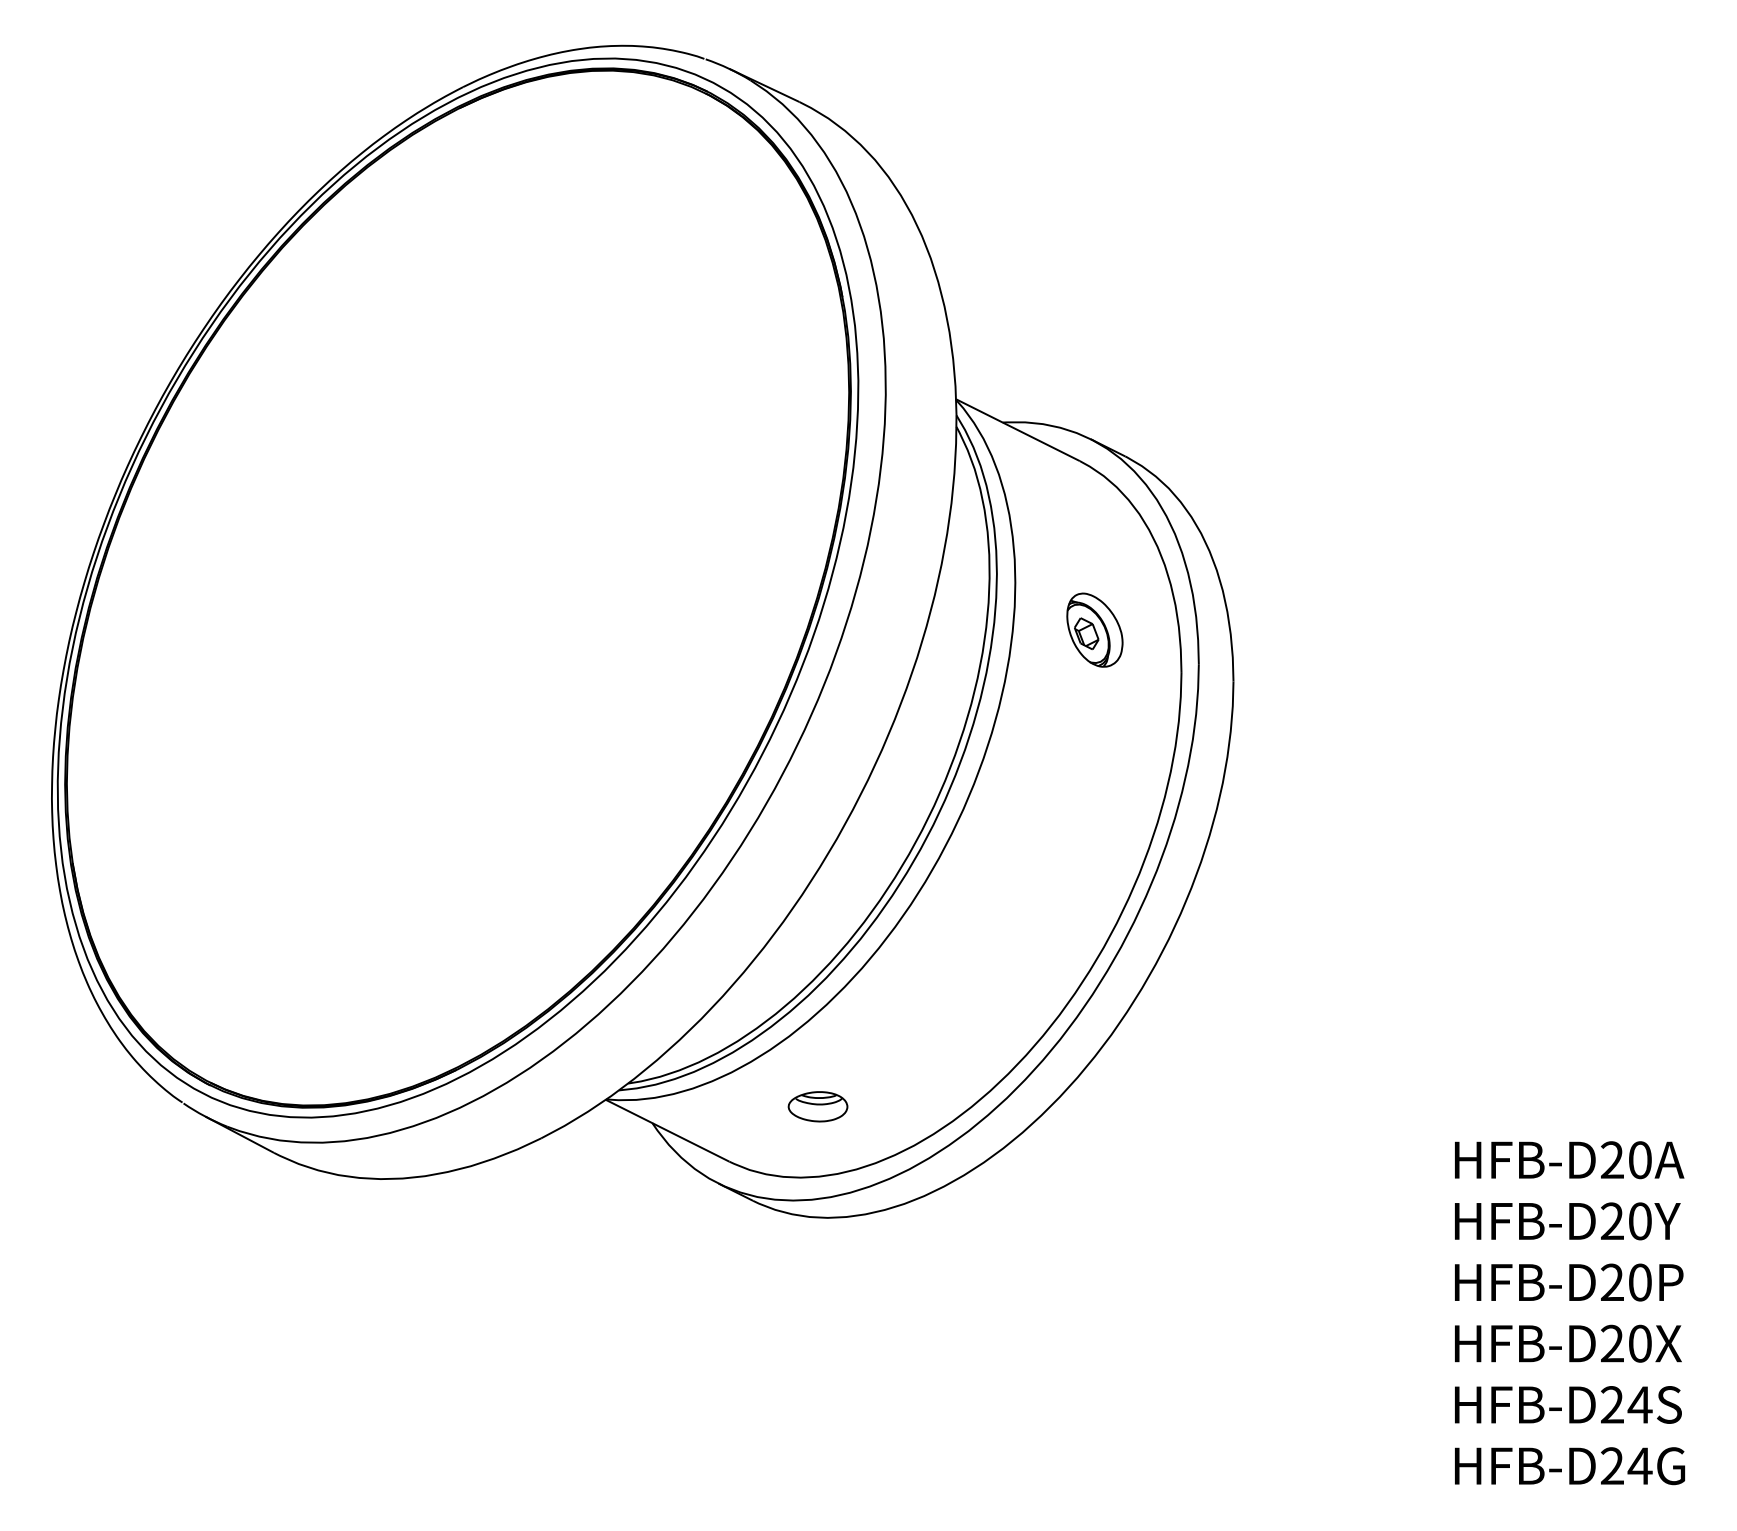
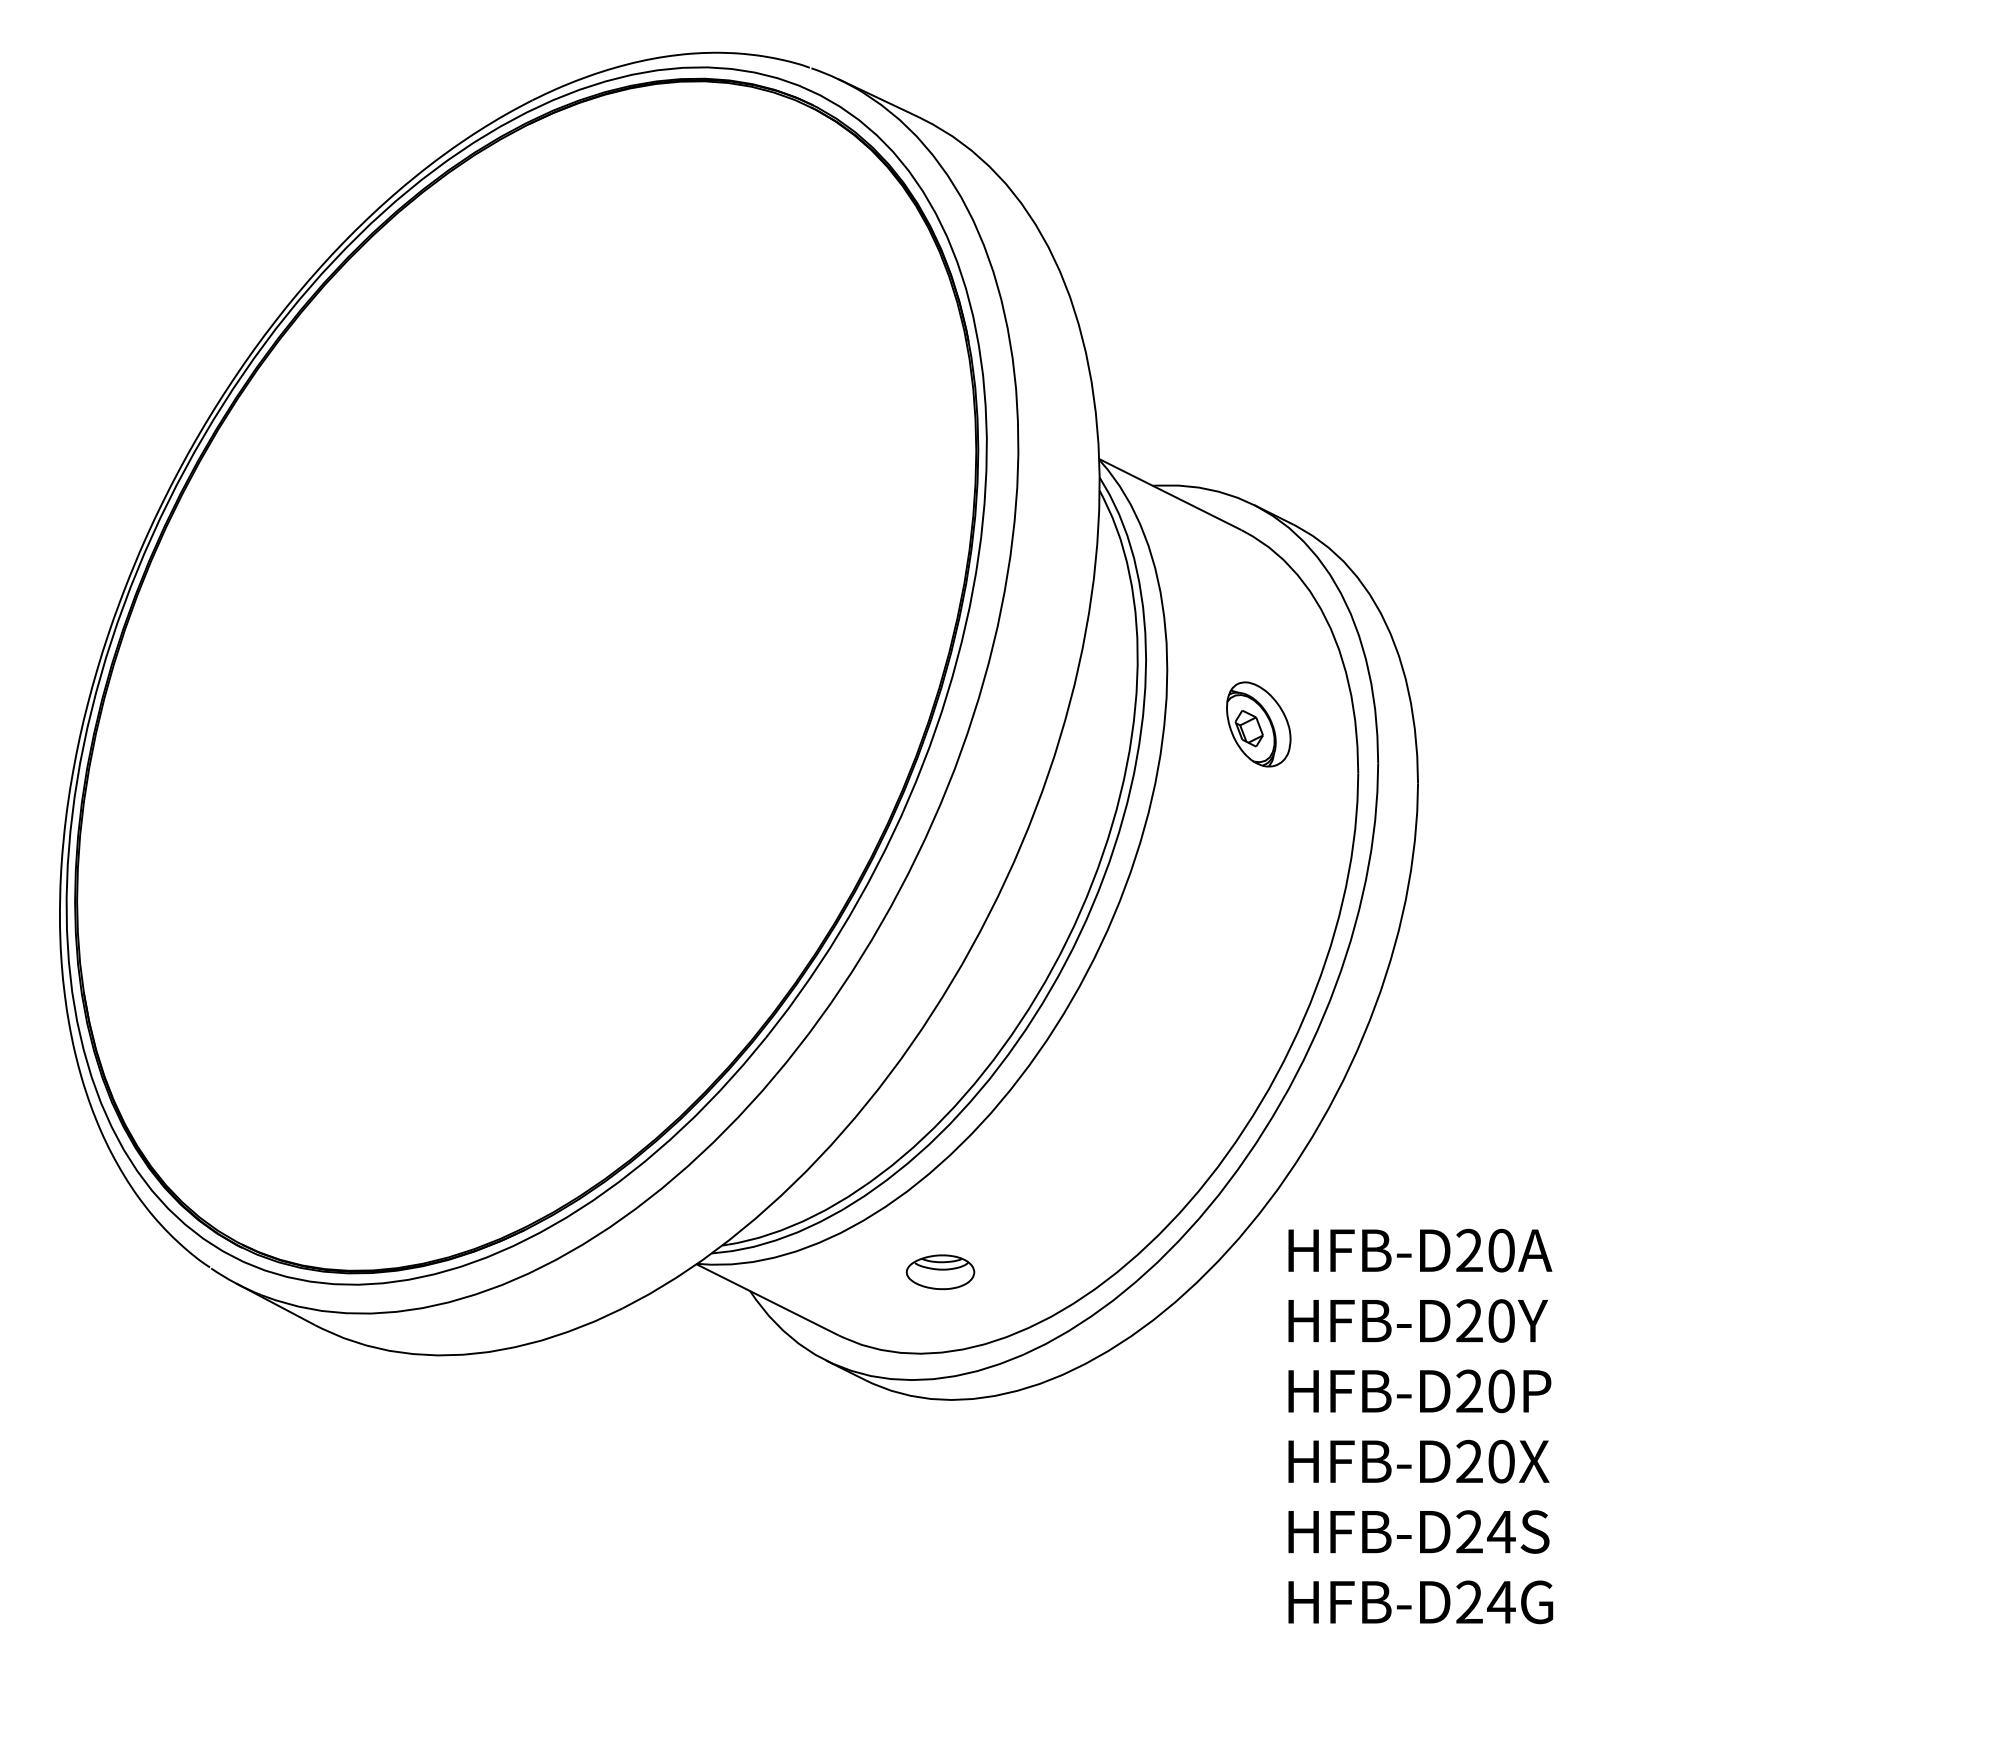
text: (1569, 1313) -> (1420, 1426), moved

